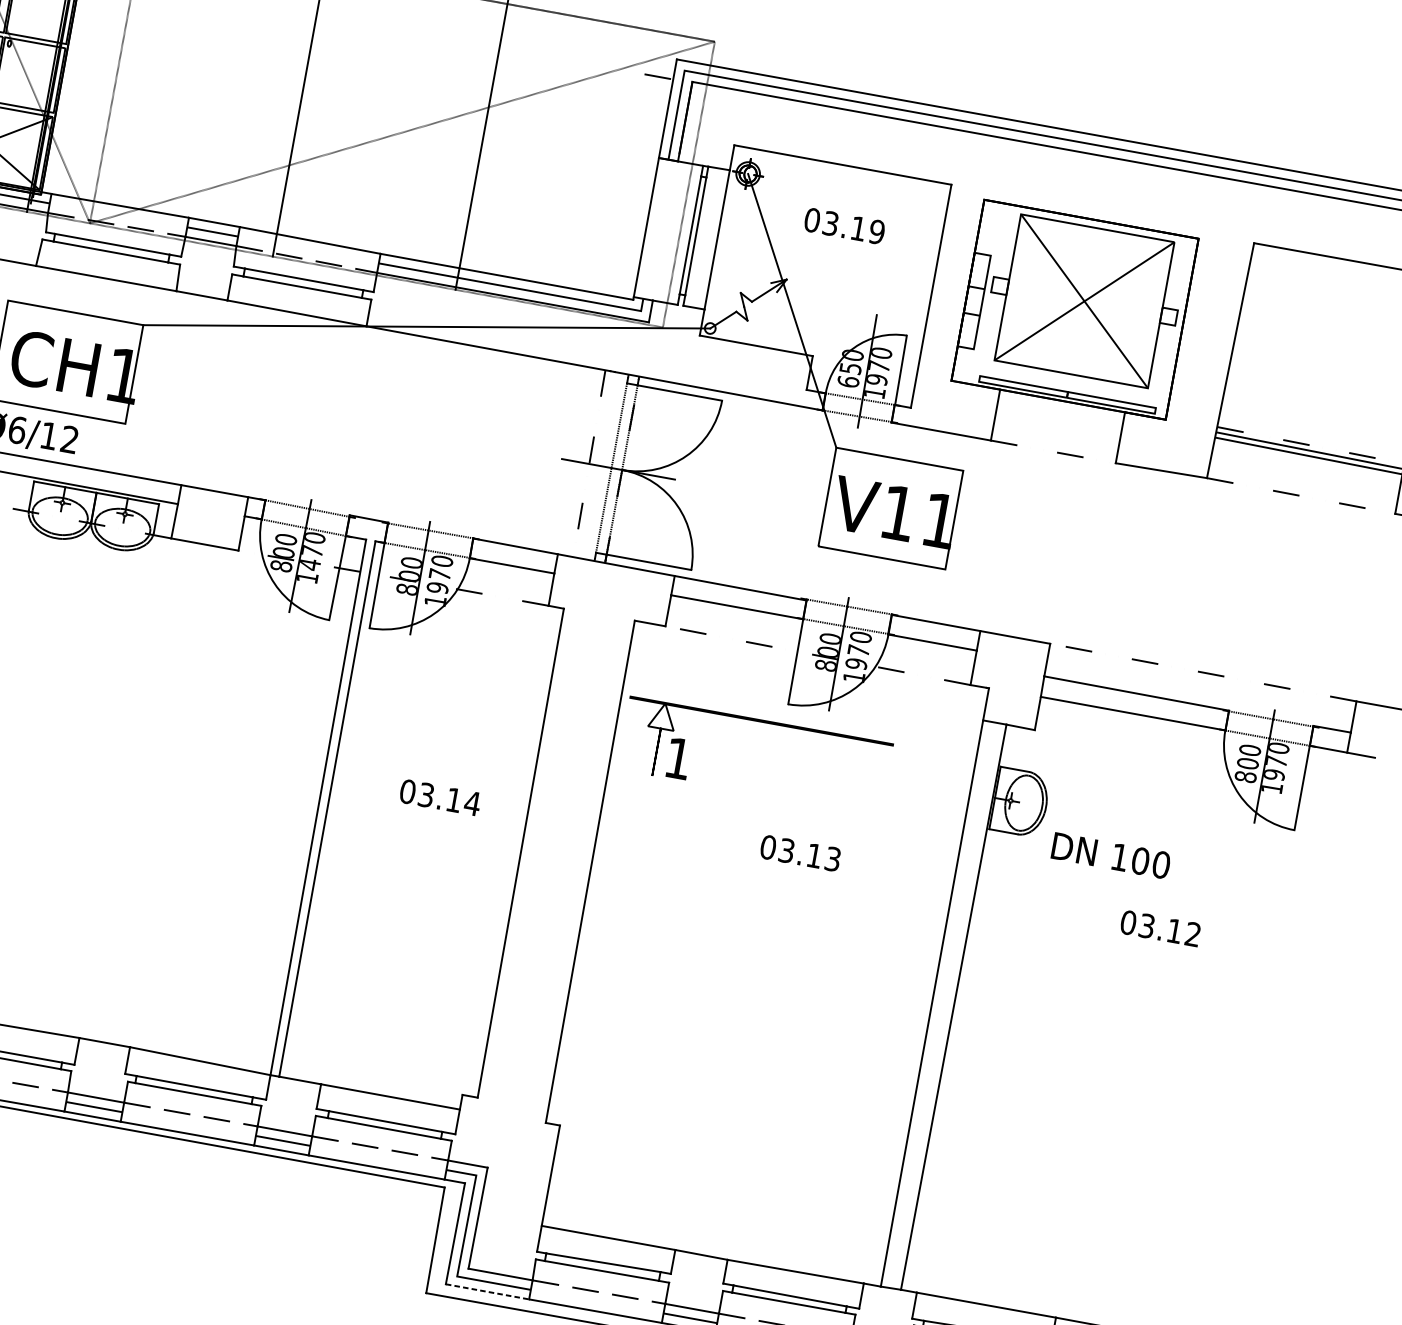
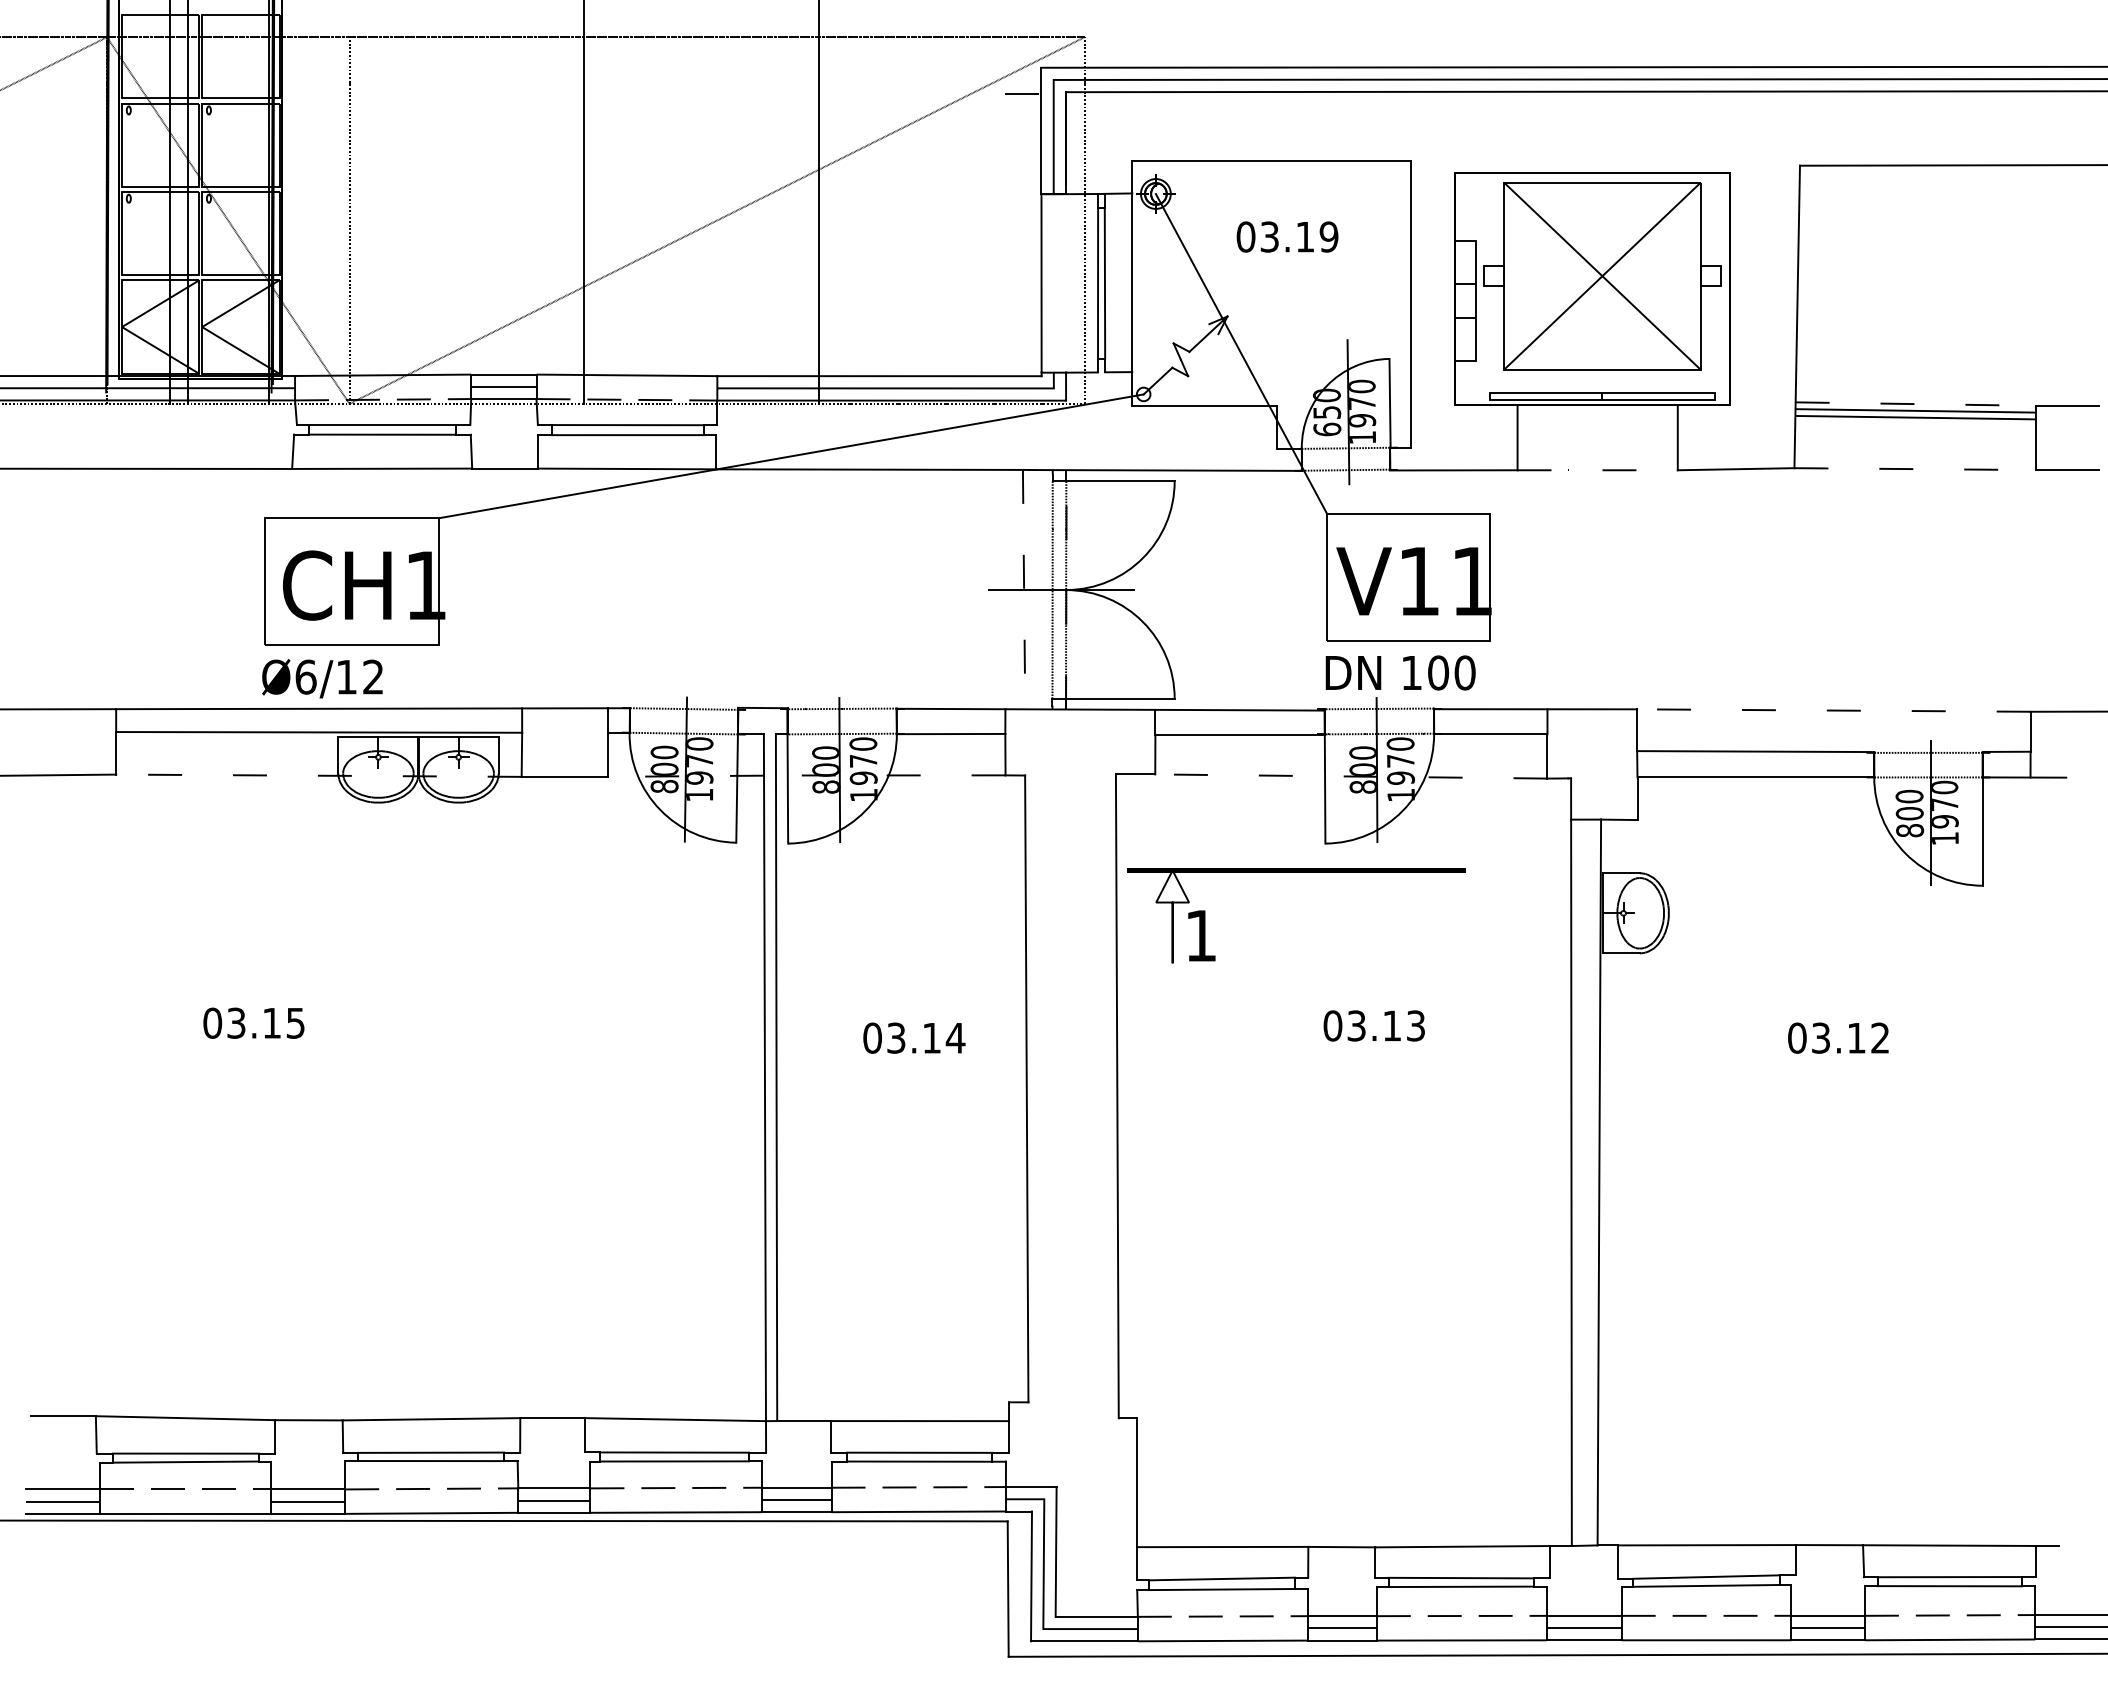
text: (309, 564) -> (699, 778), 1470 -> 1970
text: (1111, 855) -> (1400, 672), moved
line: (487, 1292) -> (1084, 1641), dashed -> solid

